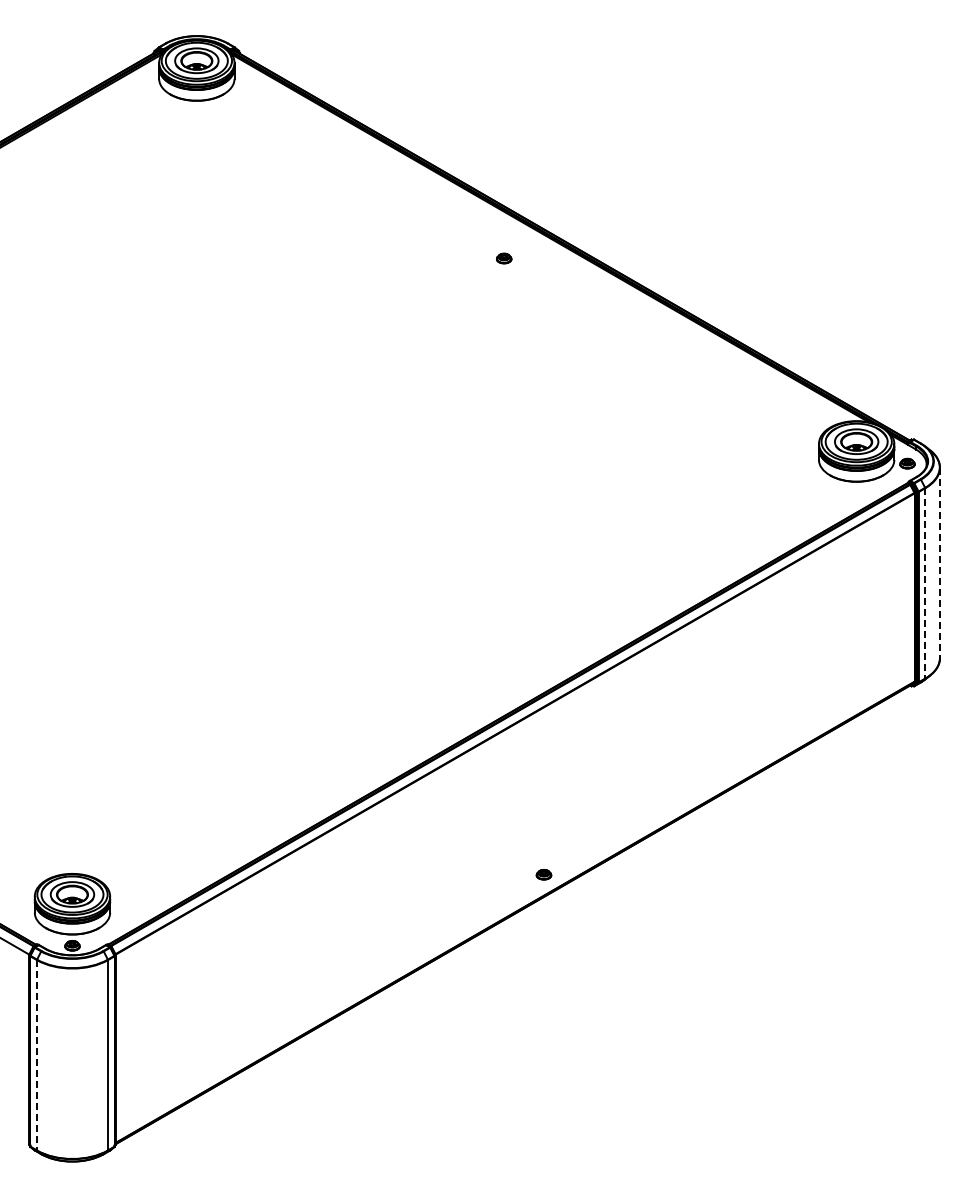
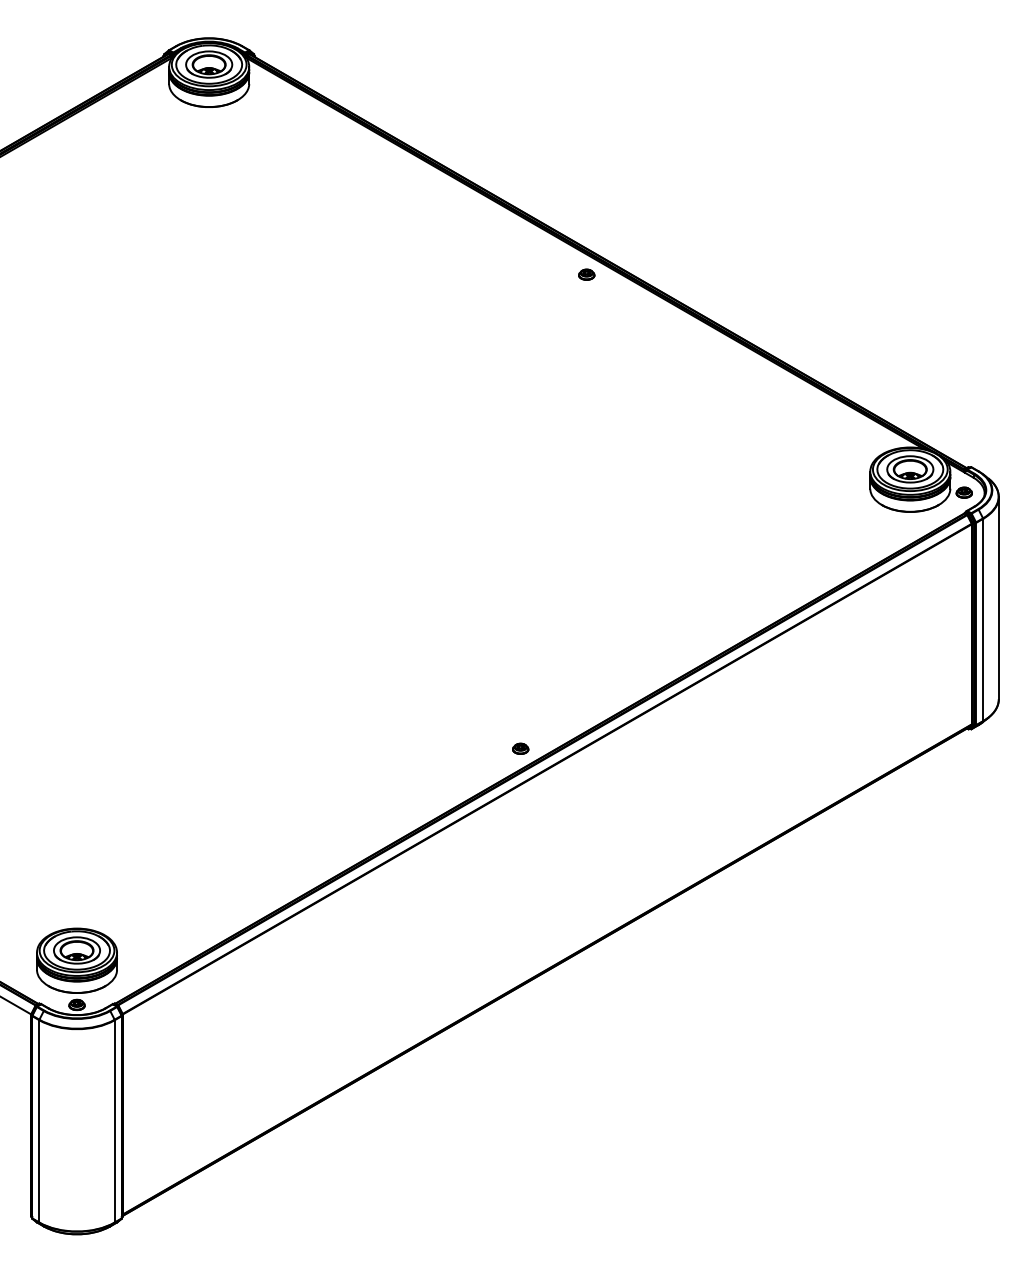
part: (504, 258) -> (587, 274), moved
line: (939, 563) -> (998, 598), dashed -> solid
line: (925, 583) -> (983, 620), dashed -> solid
part: (543, 874) -> (520, 748), moved
line: (36, 1055) -> (38, 1121), dashed -> solid

